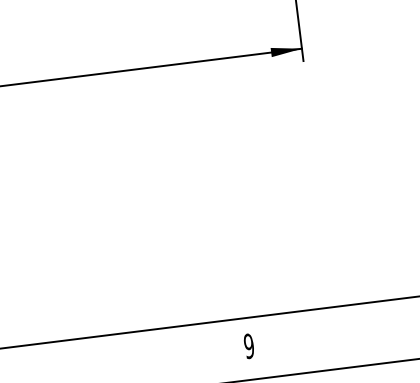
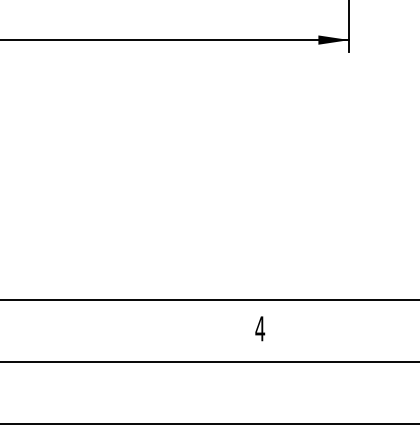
text: (249, 345) -> (260, 328), 9 -> 4

